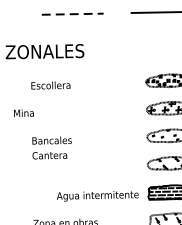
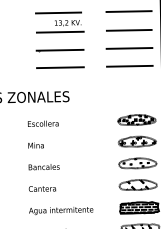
line: (72, 13) -> (60, 67), dashed -> solid
text: (23, 113) -> (35, 145), moved
text: (49, 155) -> (42, 188), moved
text: (98, 197) -> (61, 211), moved

